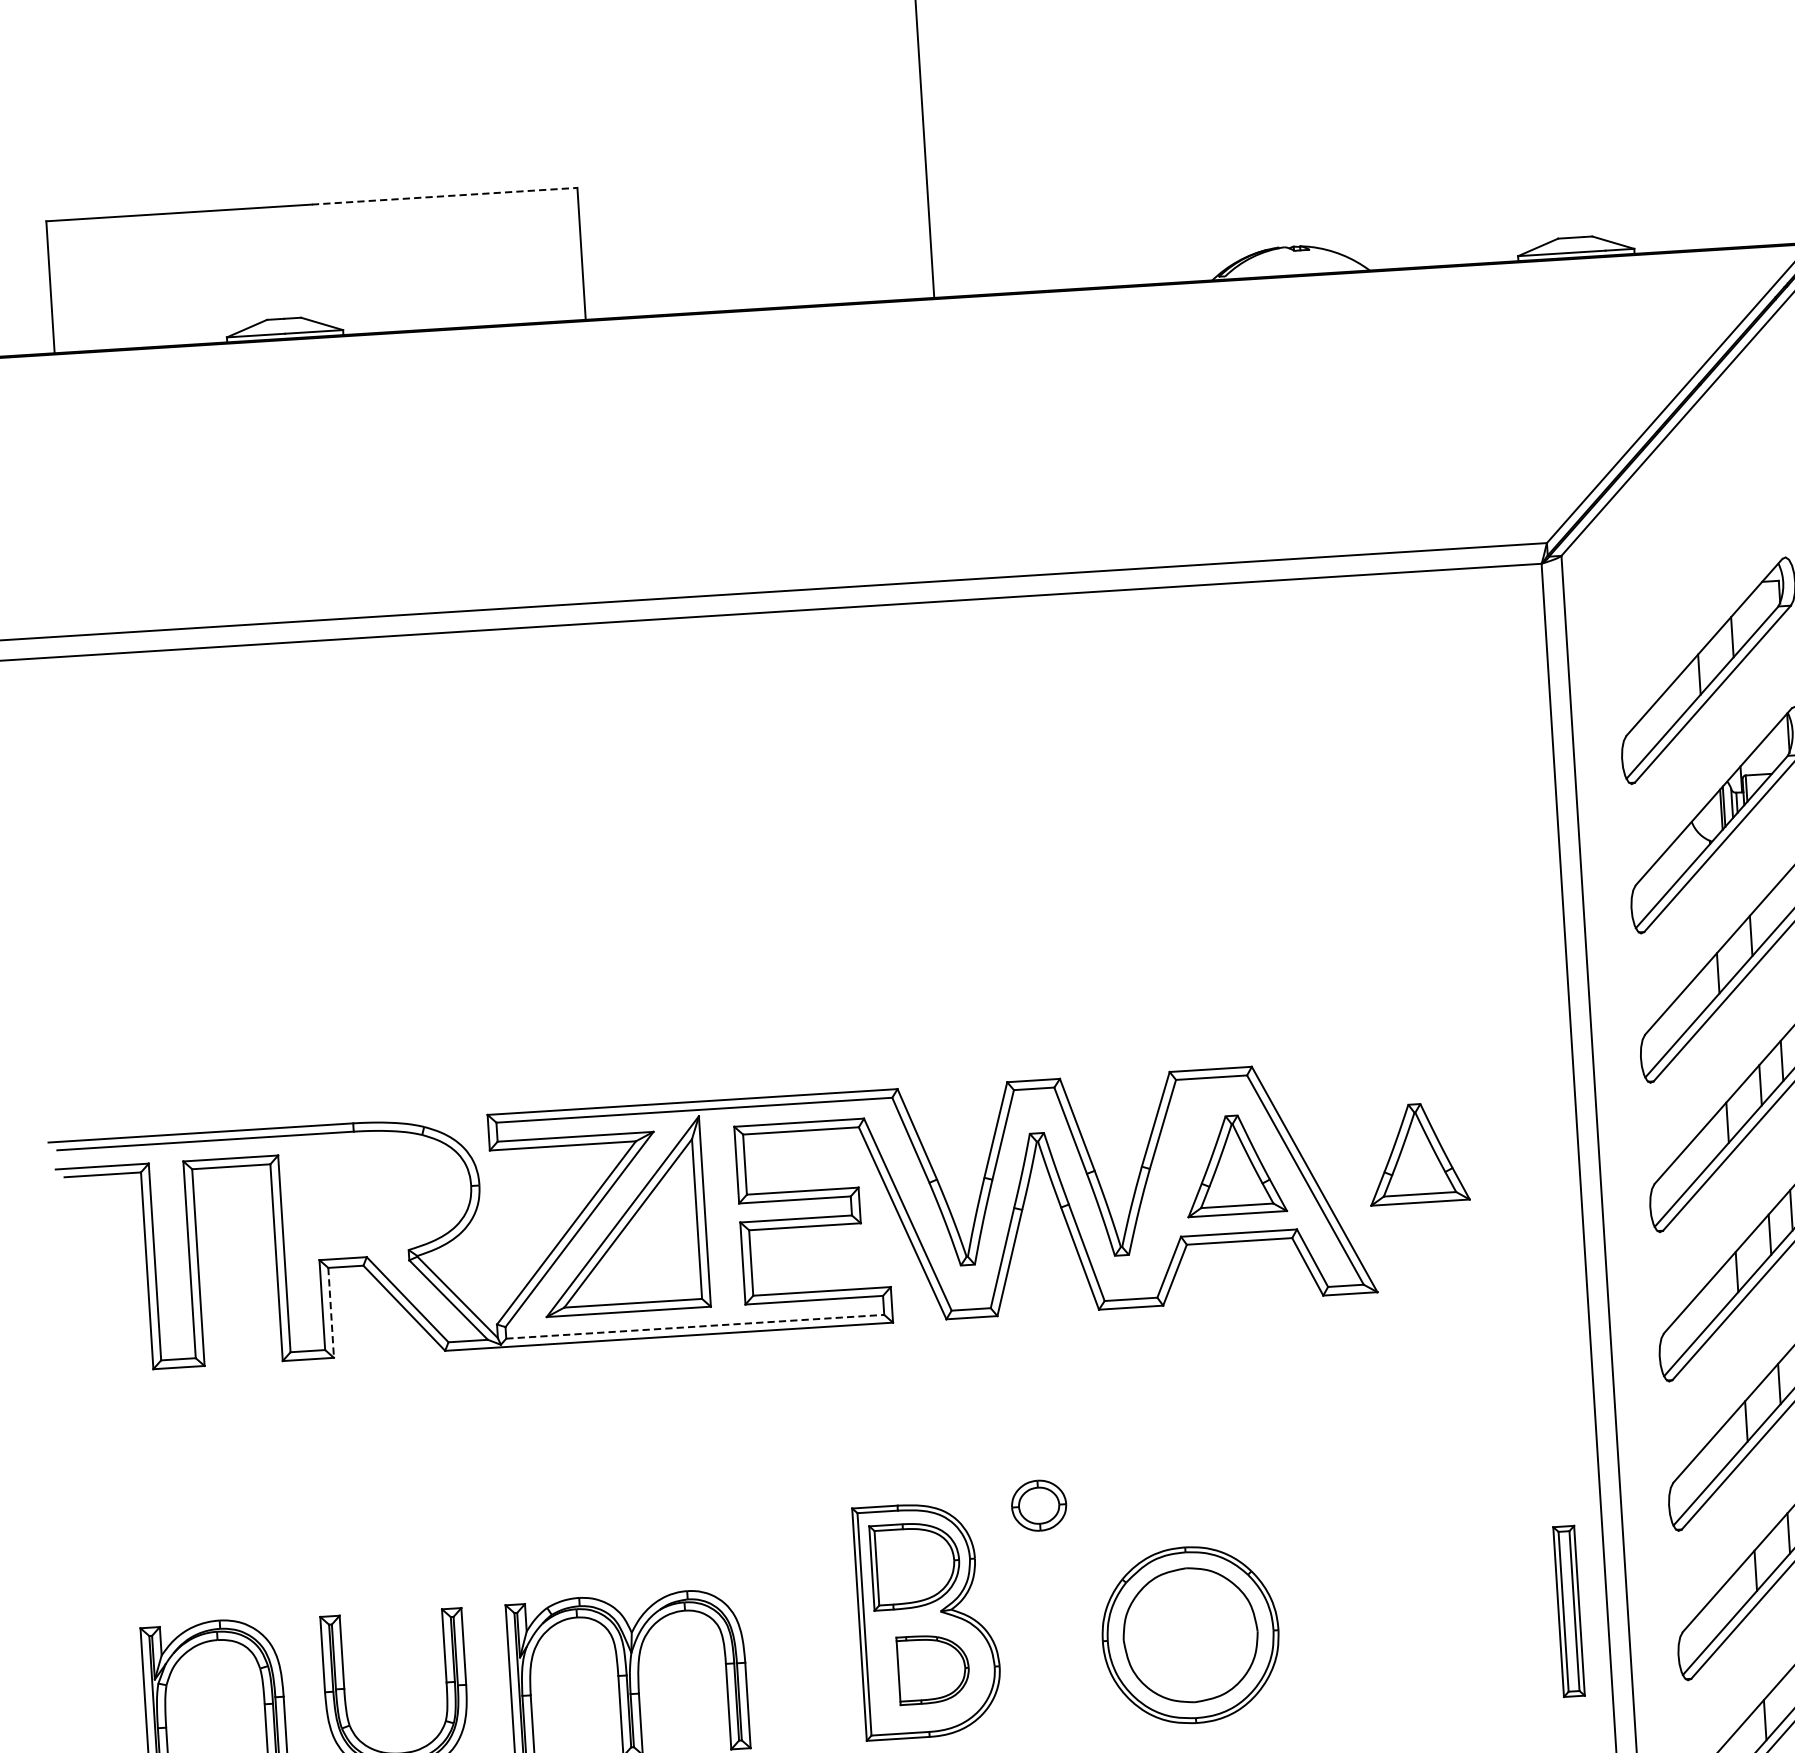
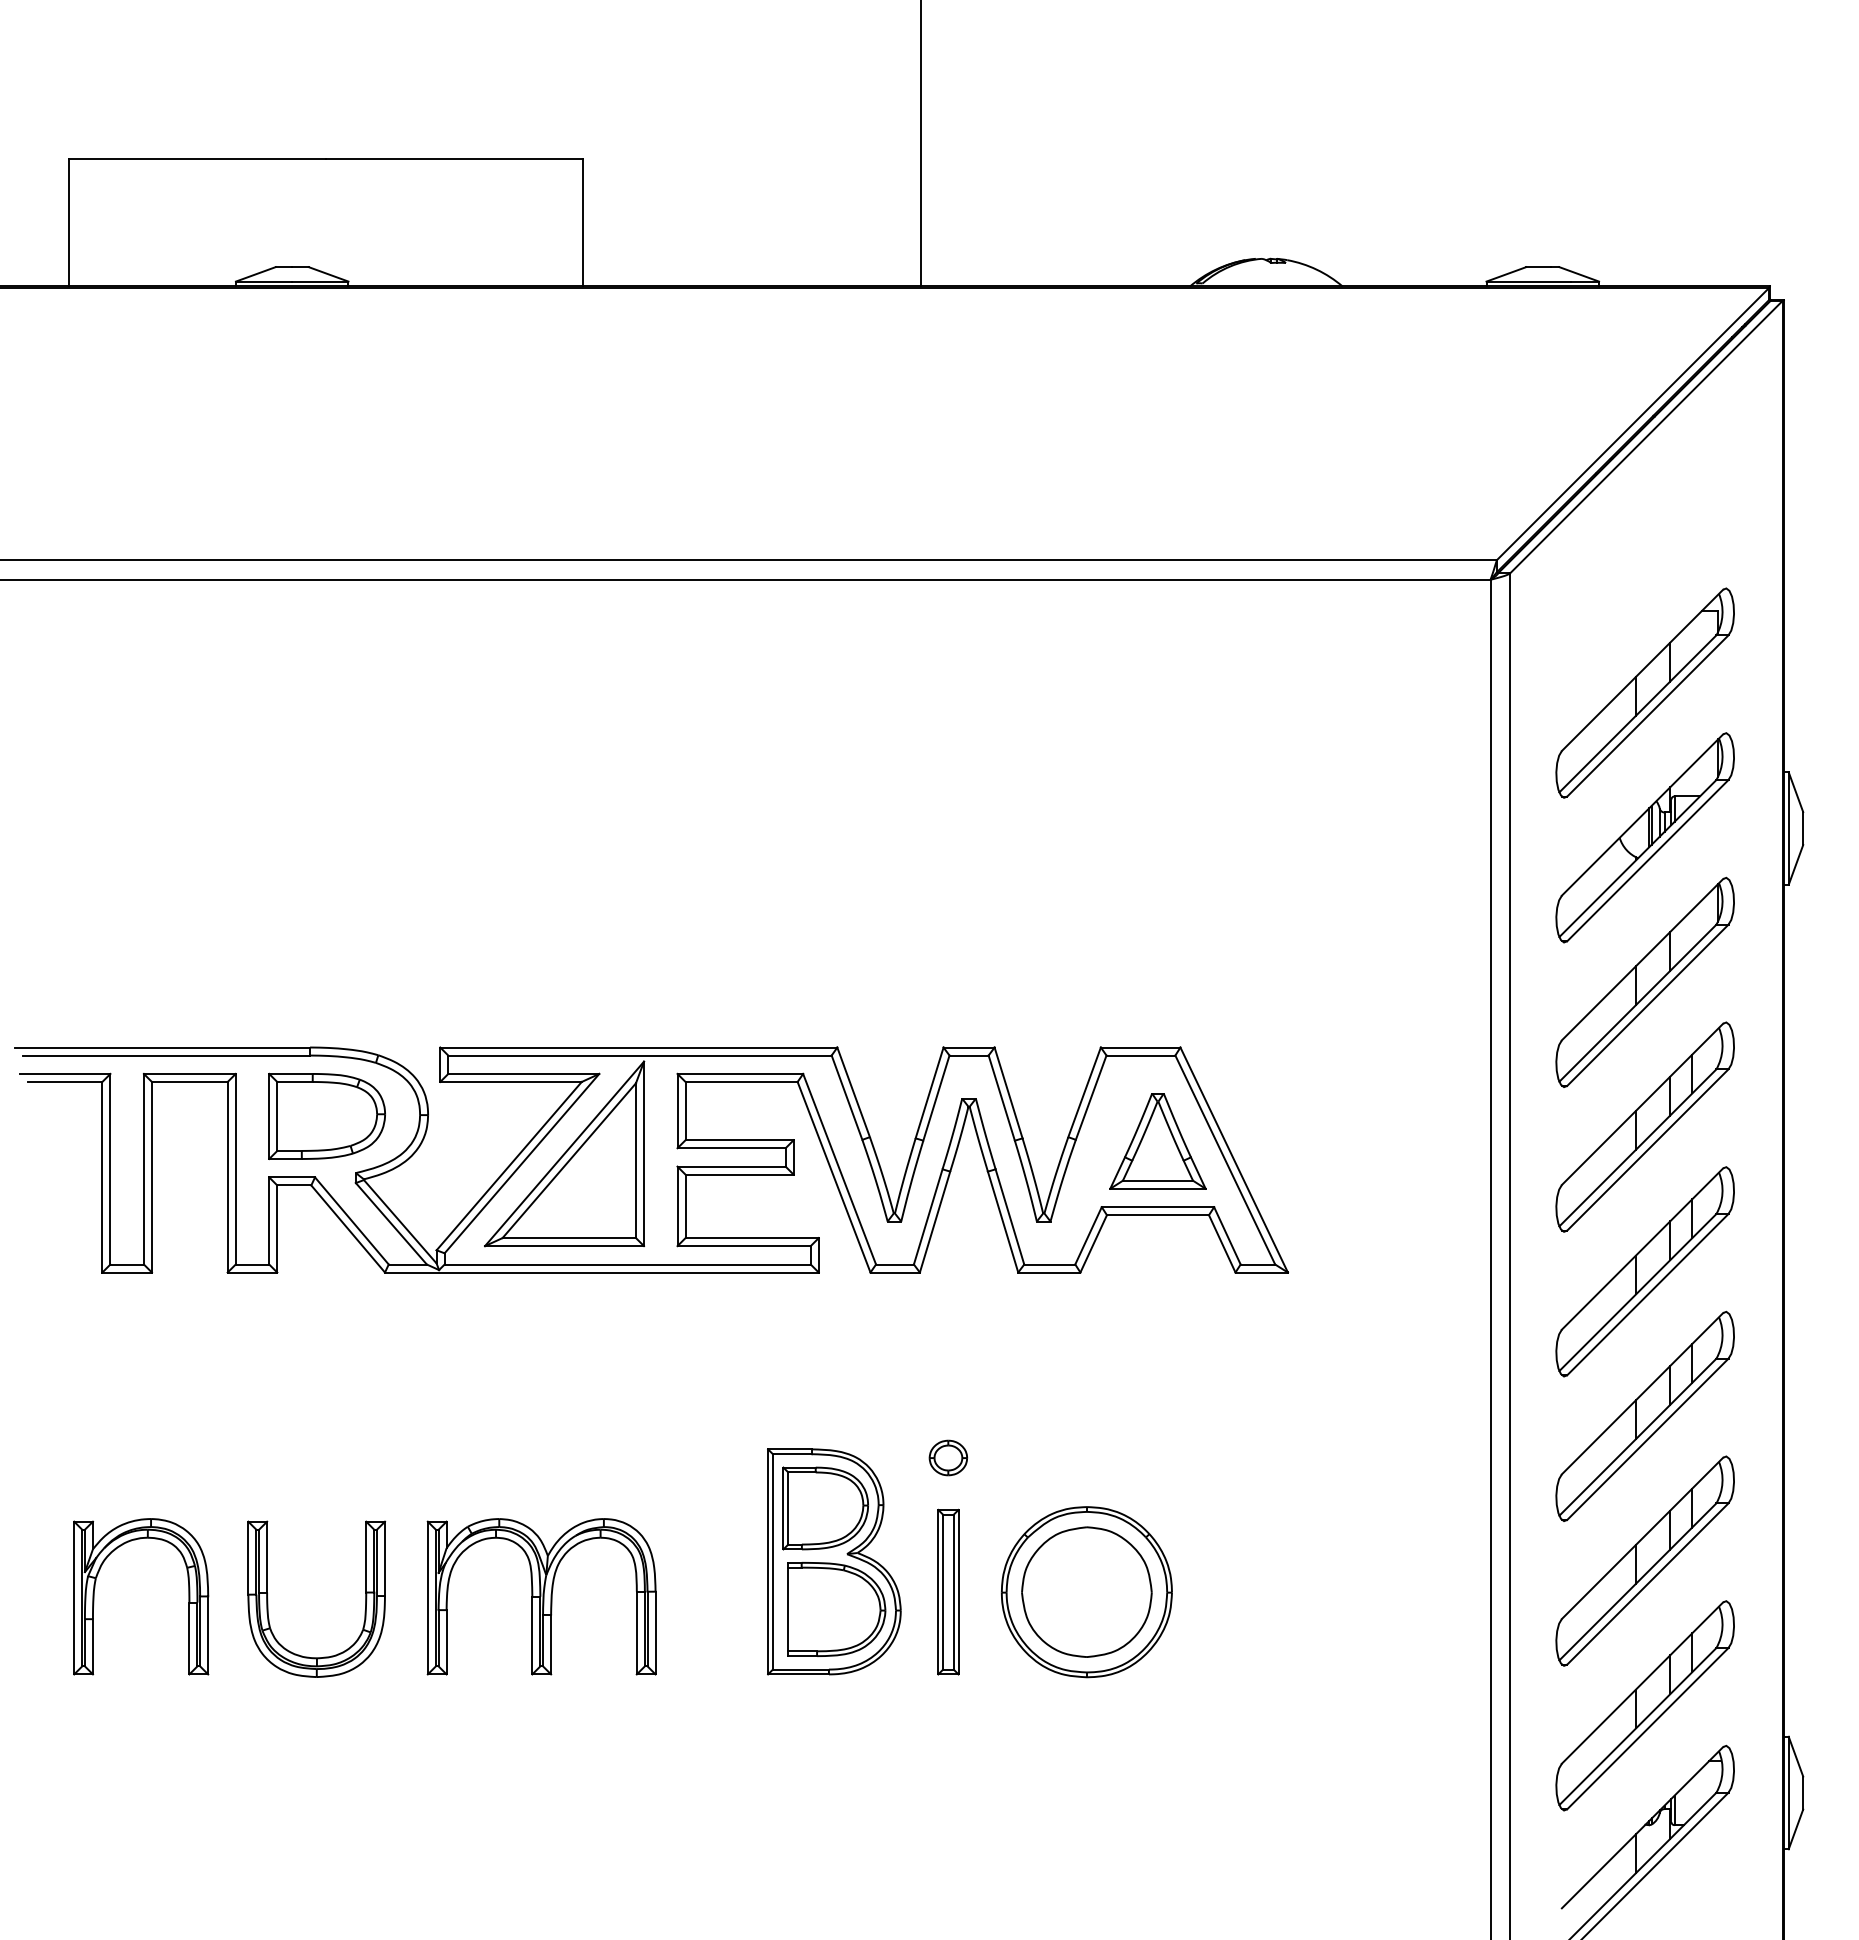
line: (444, 196) -> (454, 158), dashed -> solid
part: (1417, 1153) -> (1334, 1141), removed
part: (374, 1193) -> (326, 1116), added
line: (331, 1312) -> (277, 1228), dashed -> solid
line: (696, 1326) -> (628, 1264), dashed -> solid
part: (1037, 1505) -> (947, 1457), size x0.71
part: (1569, 1610) -> (948, 1591), moved
part: (933, 1668) -> (836, 1608), size x1.43

